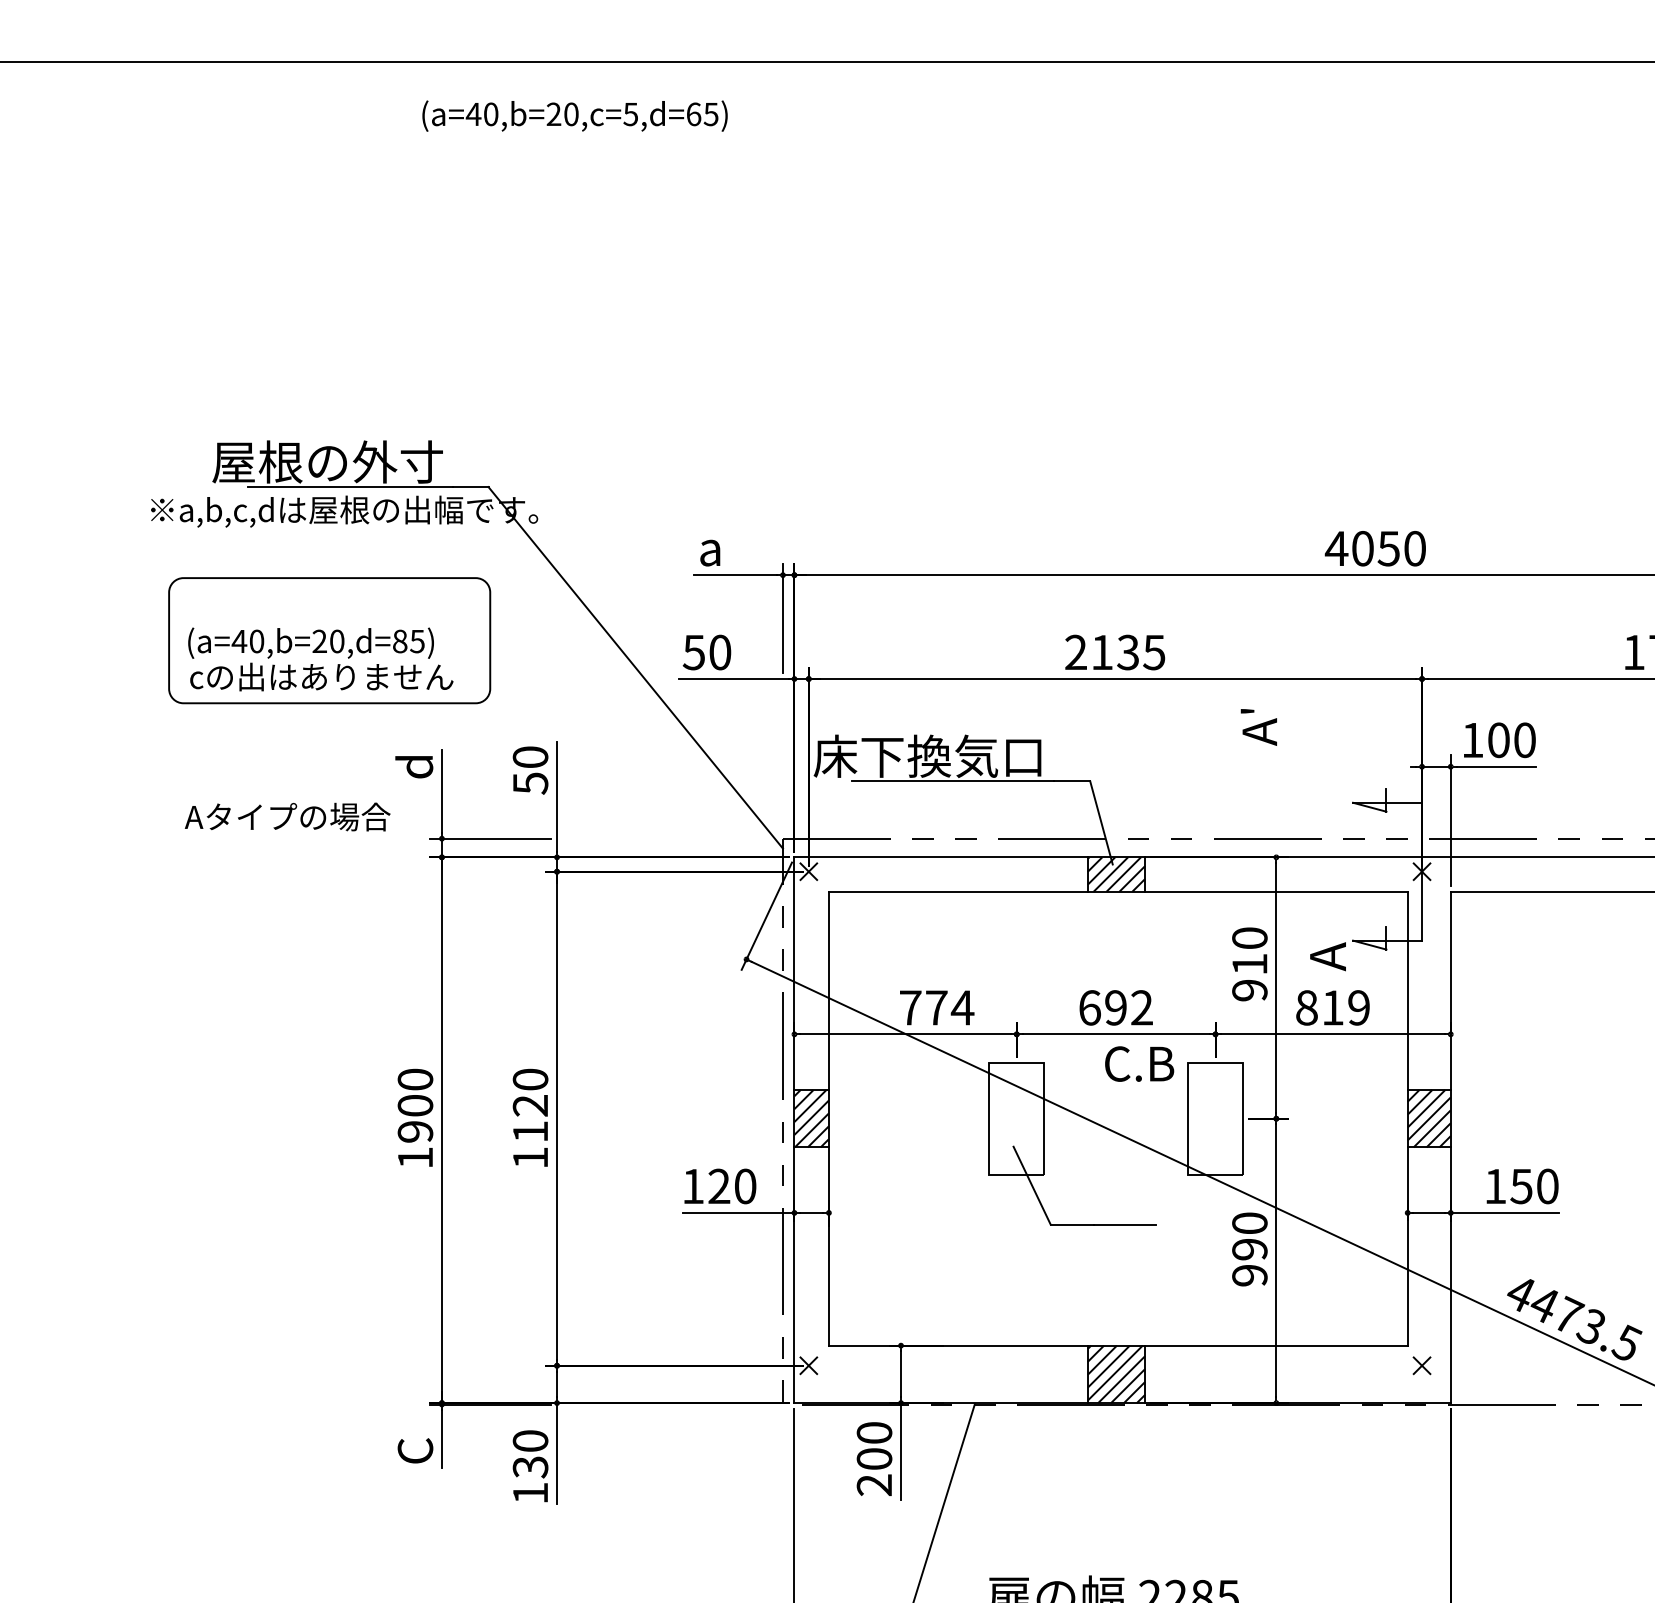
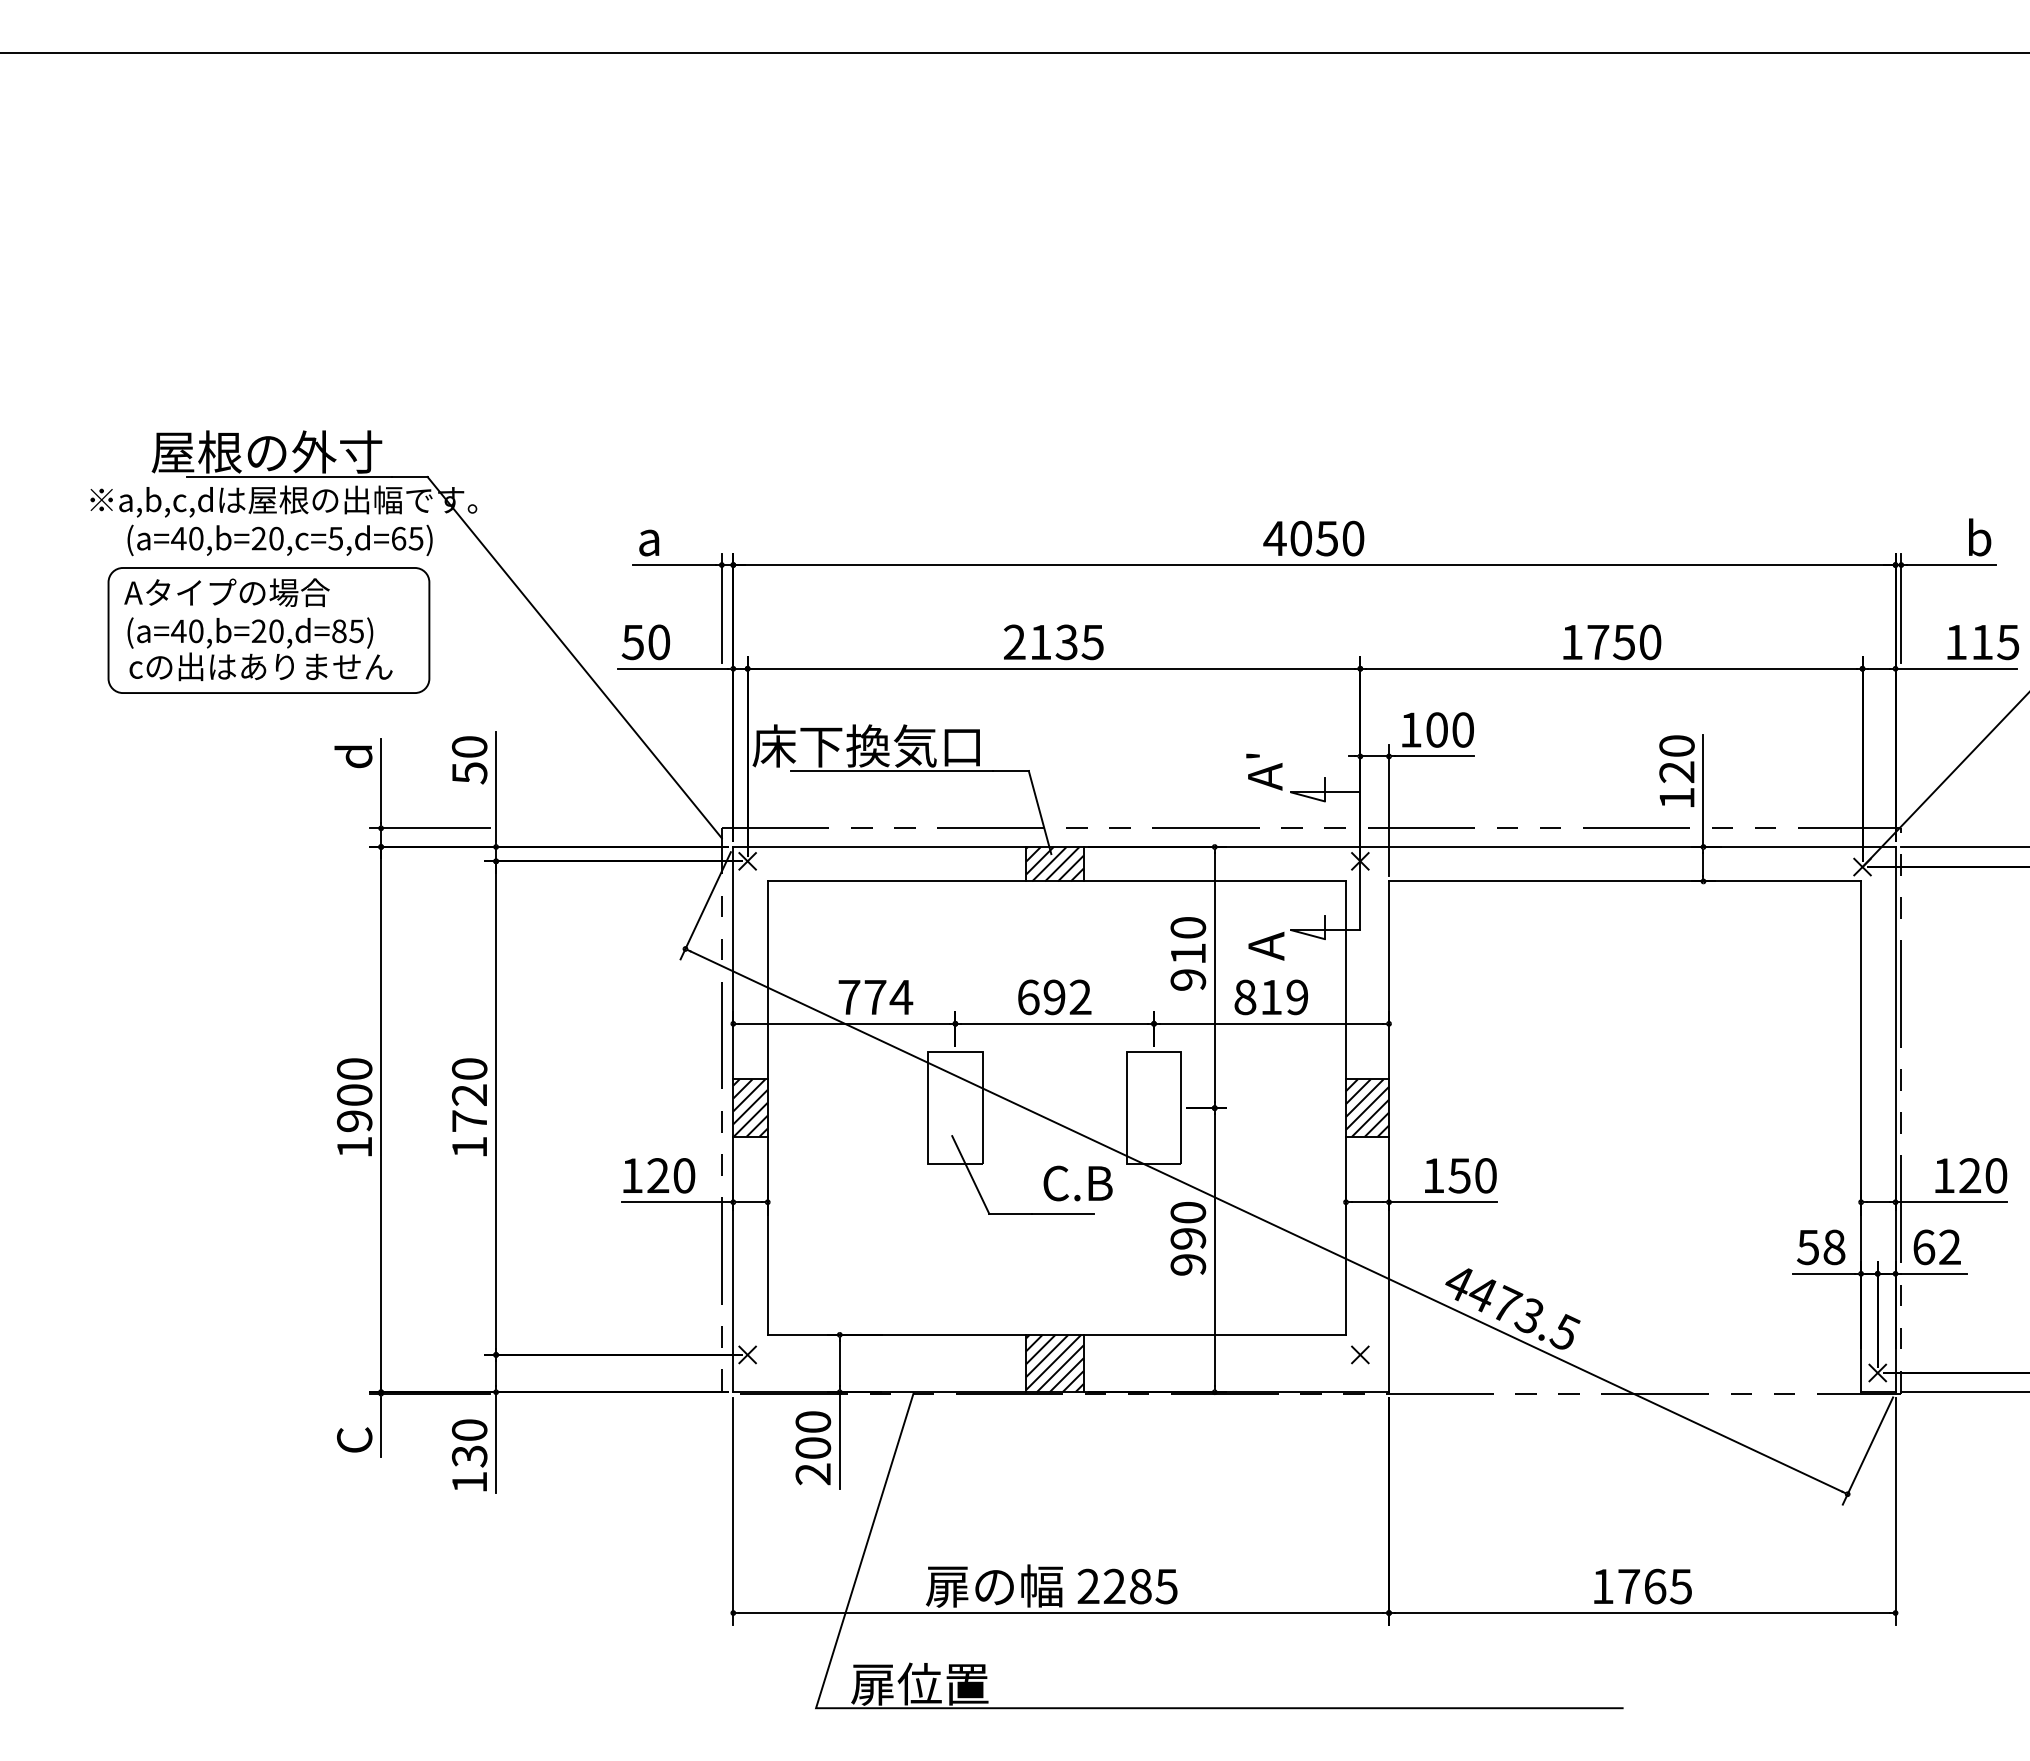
text: (574, 116) -> (279, 540), moved
text: (1259, 726) -> (1264, 771), moved
text: (287, 816) -> (226, 592), moved
text: (1138, 1064) -> (1077, 1183), moved
text: (530, 1131) -> (469, 1120), 1120 -> 1720

